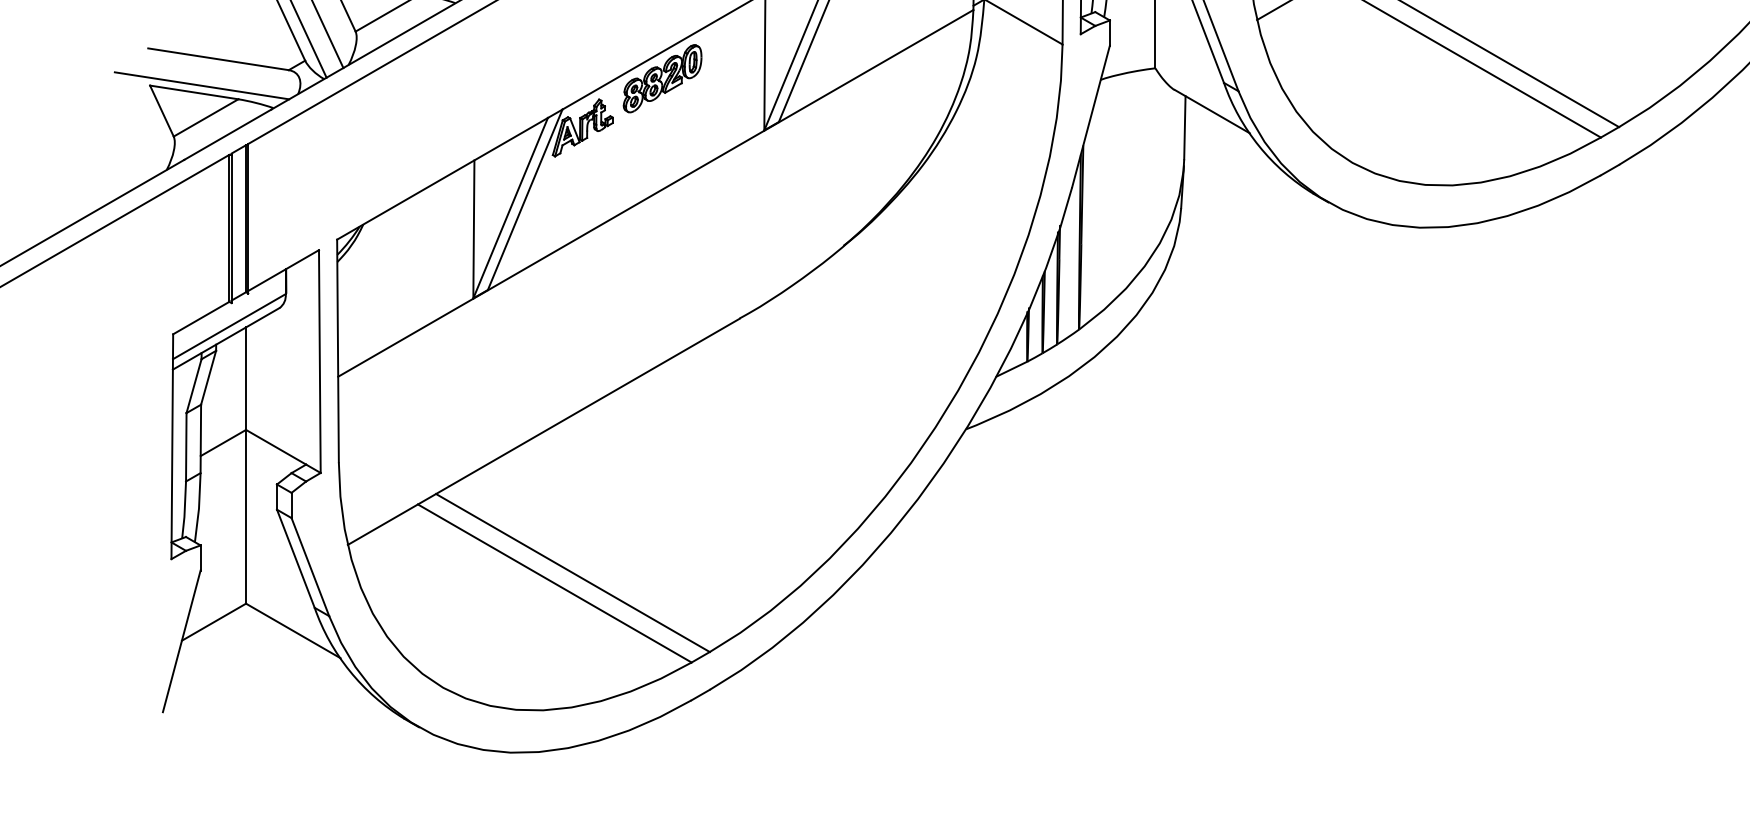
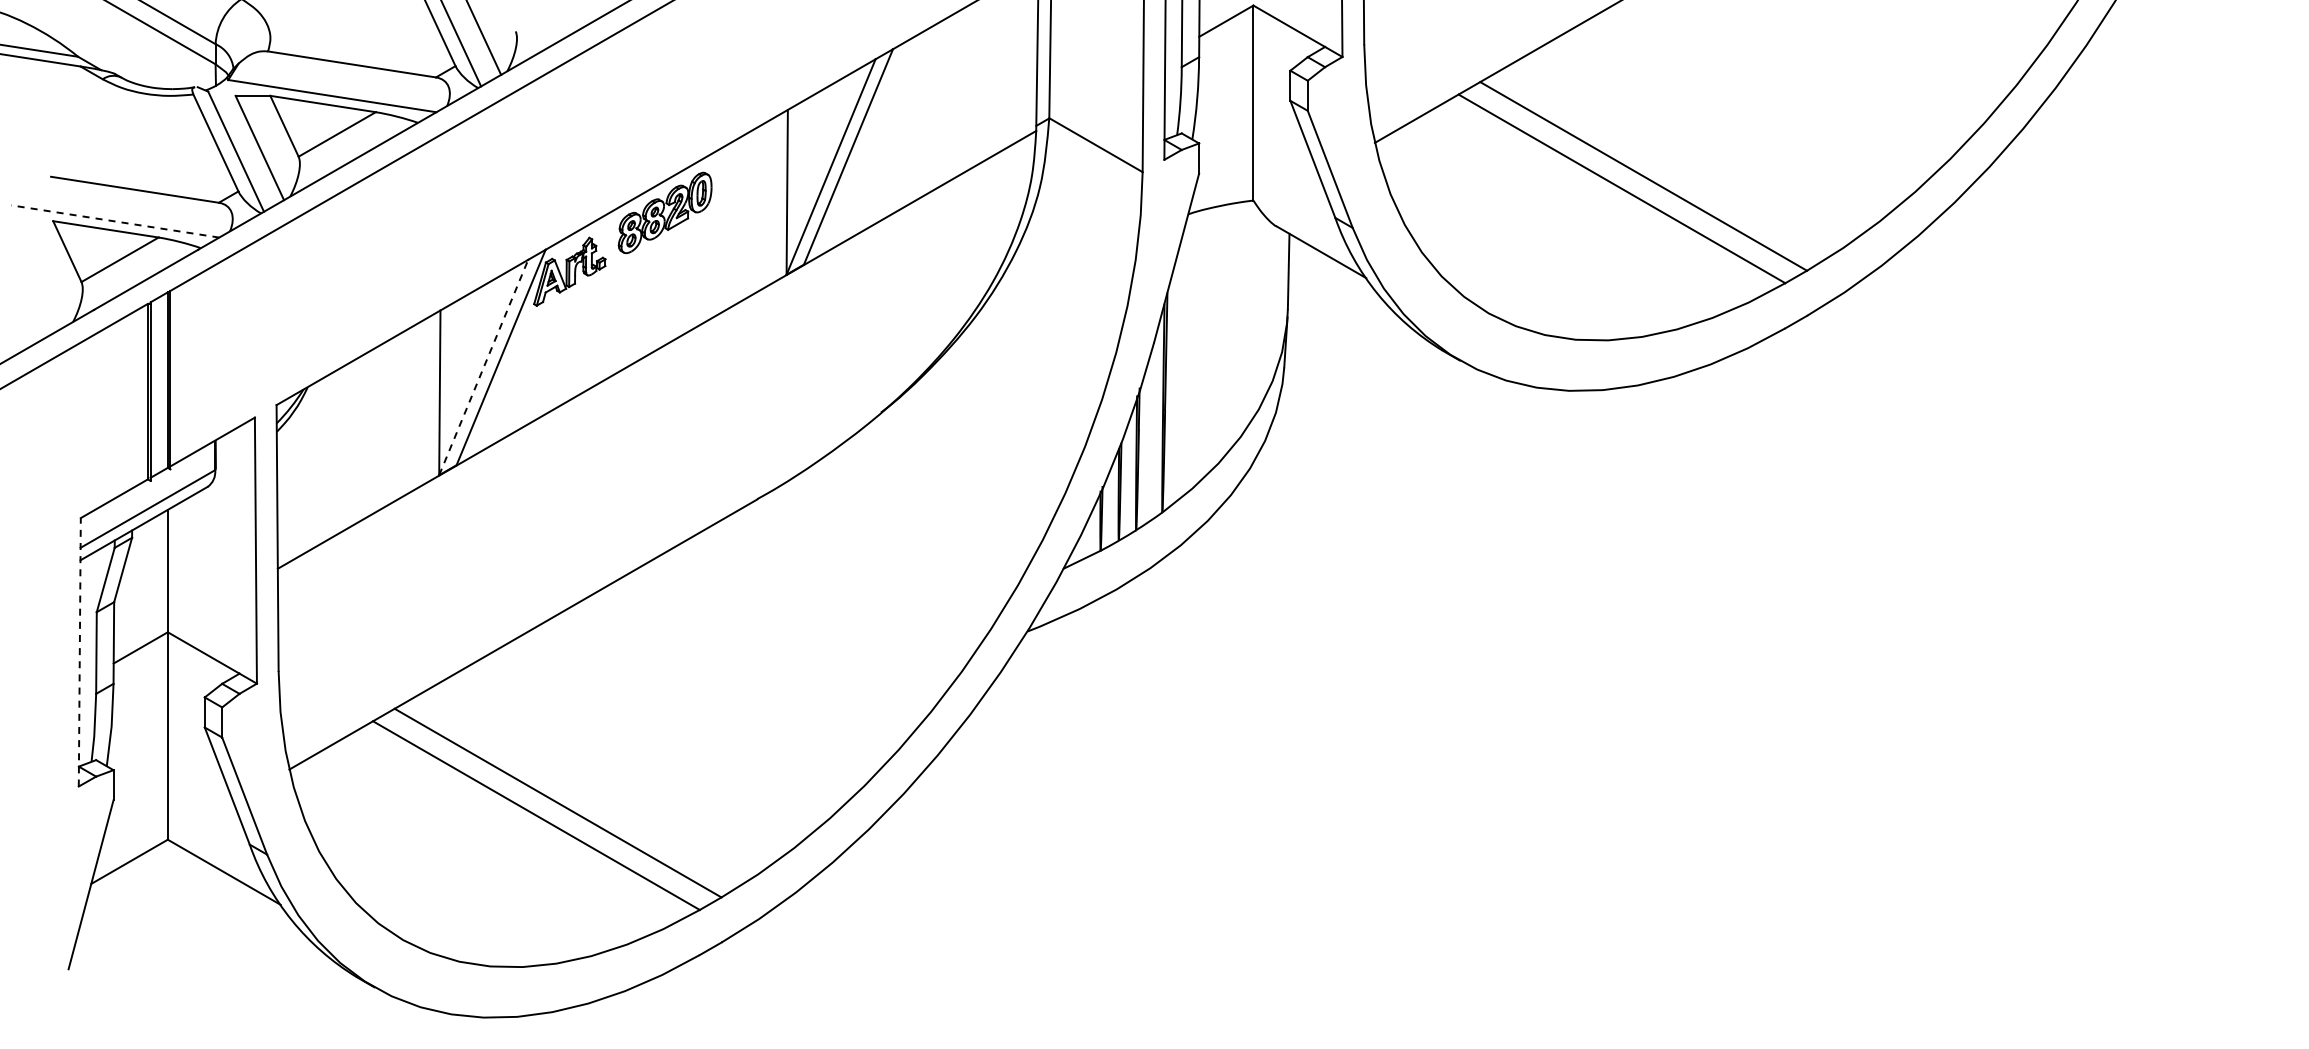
line: (201, 85) -> (114, 221), solid -> dashed
line: (510, 208) -> (483, 367), solid -> dashed
line: (172, 446) -> (79, 651), solid -> dashed

